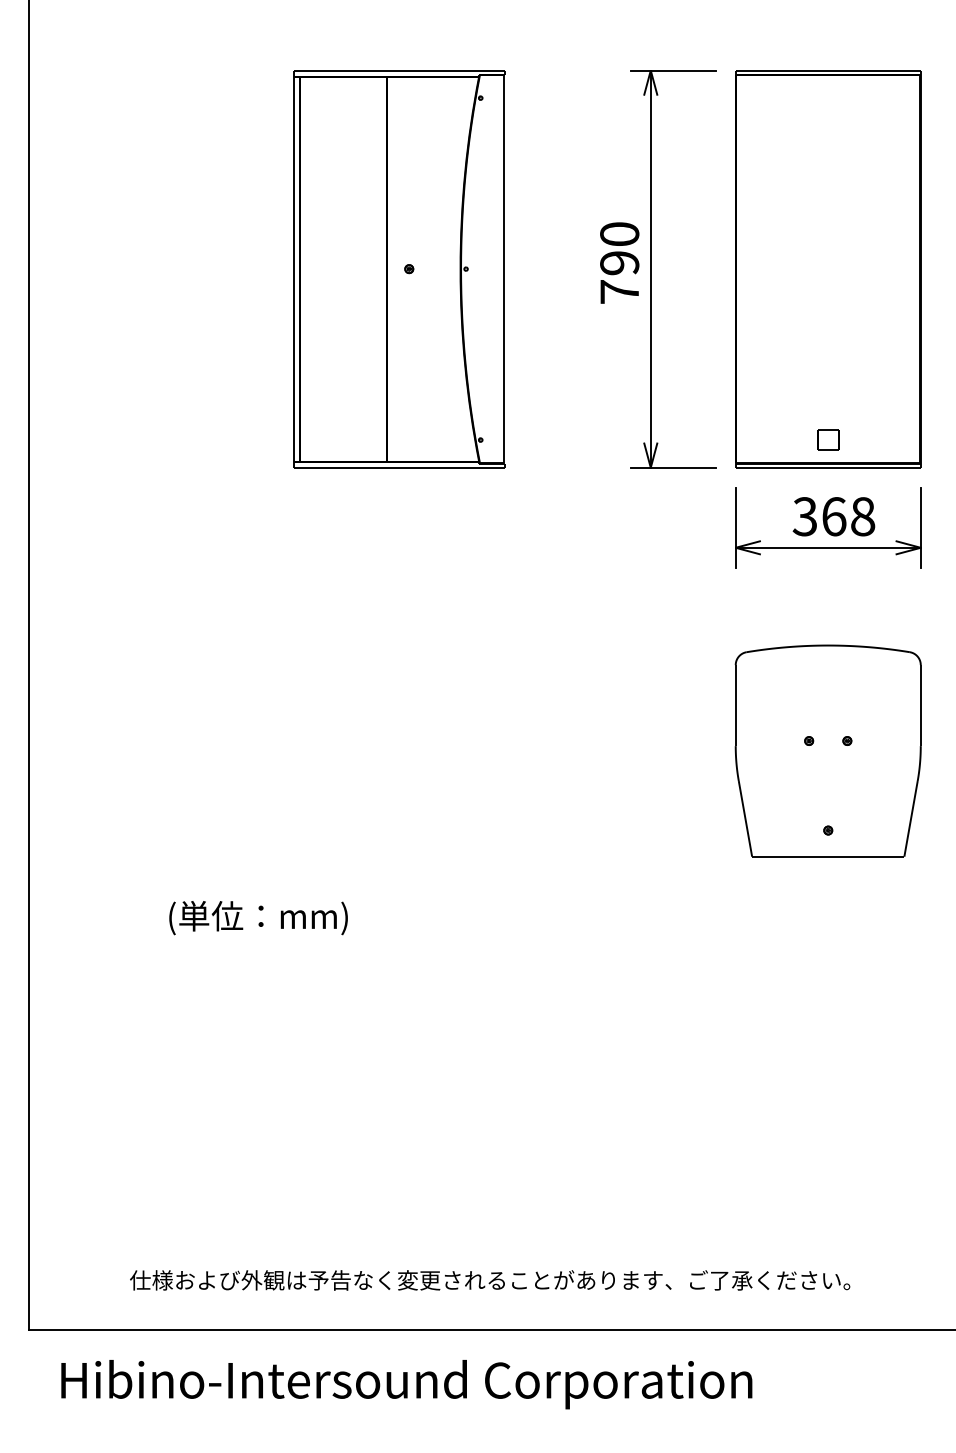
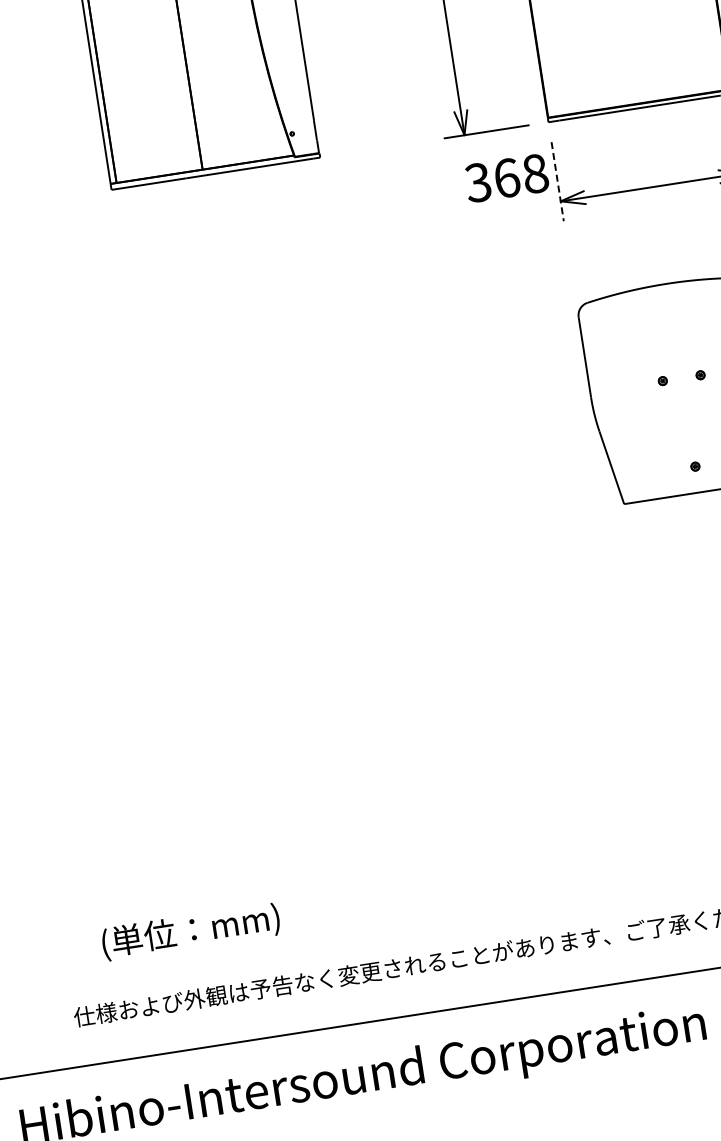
part: (828, 439) -> (635, 80), removed
text: (833, 516) -> (506, 178), moved
line: (735, 528) -> (557, 182), solid -> dashed
text: (258, 918) -> (190, 932), moved

